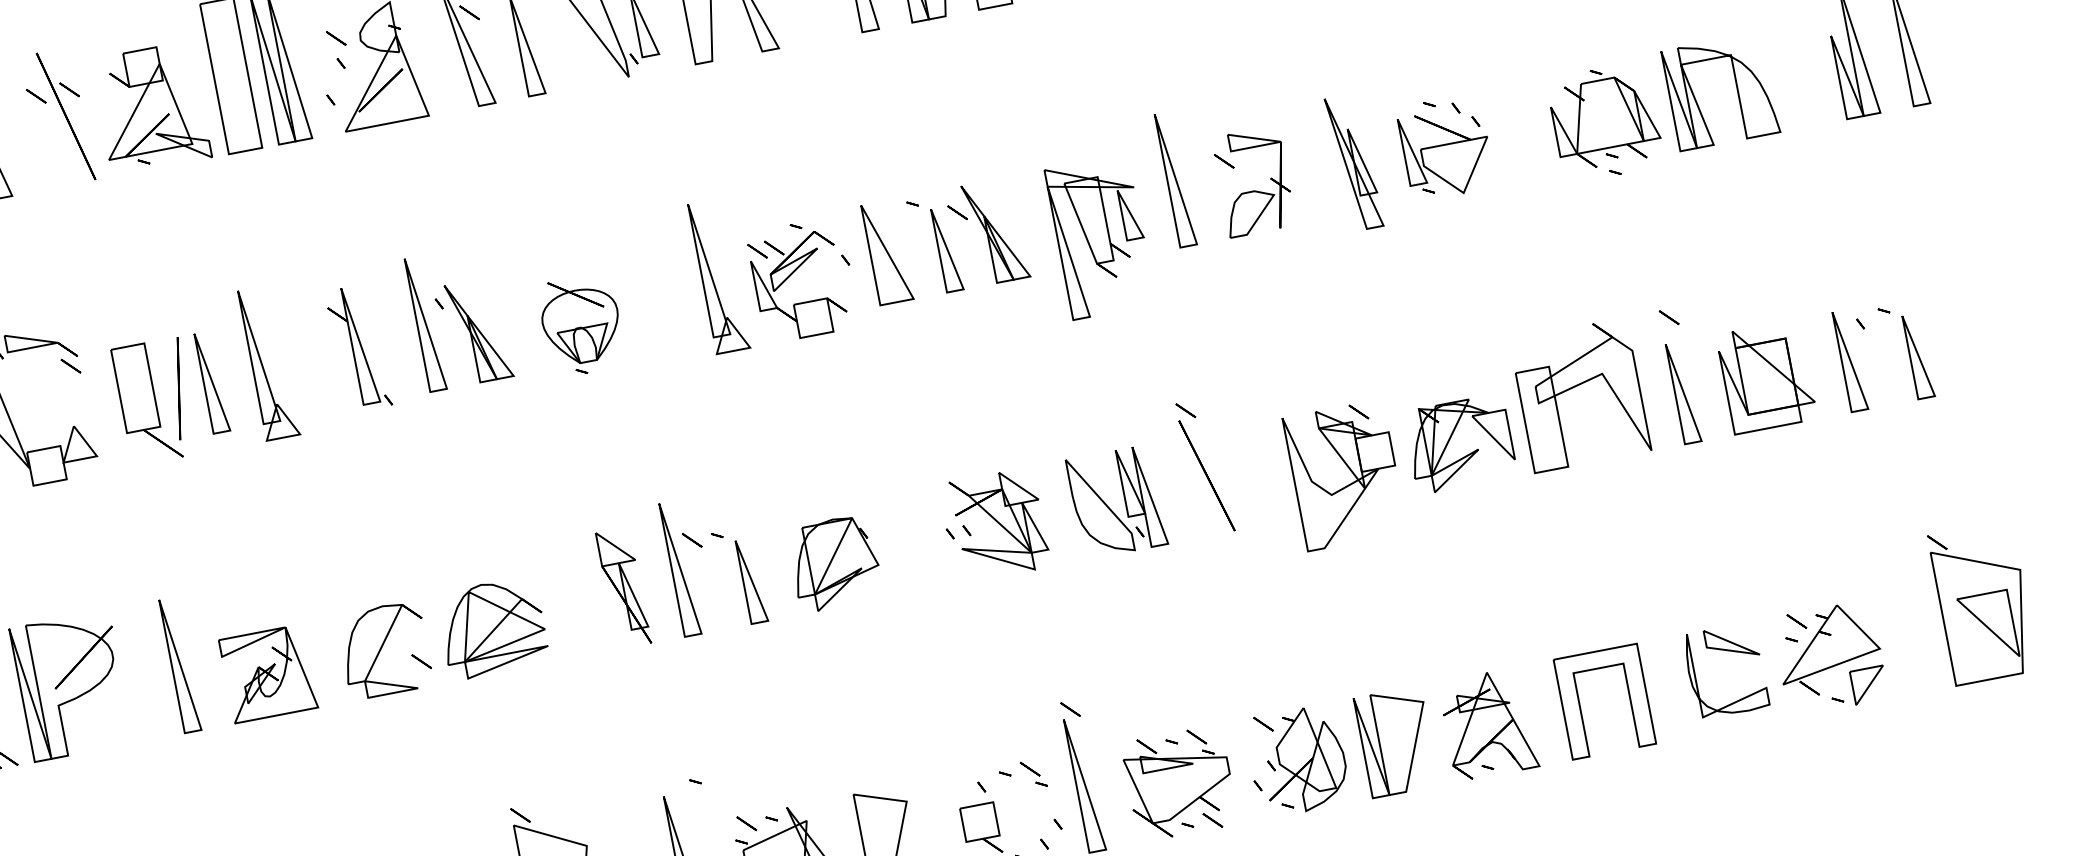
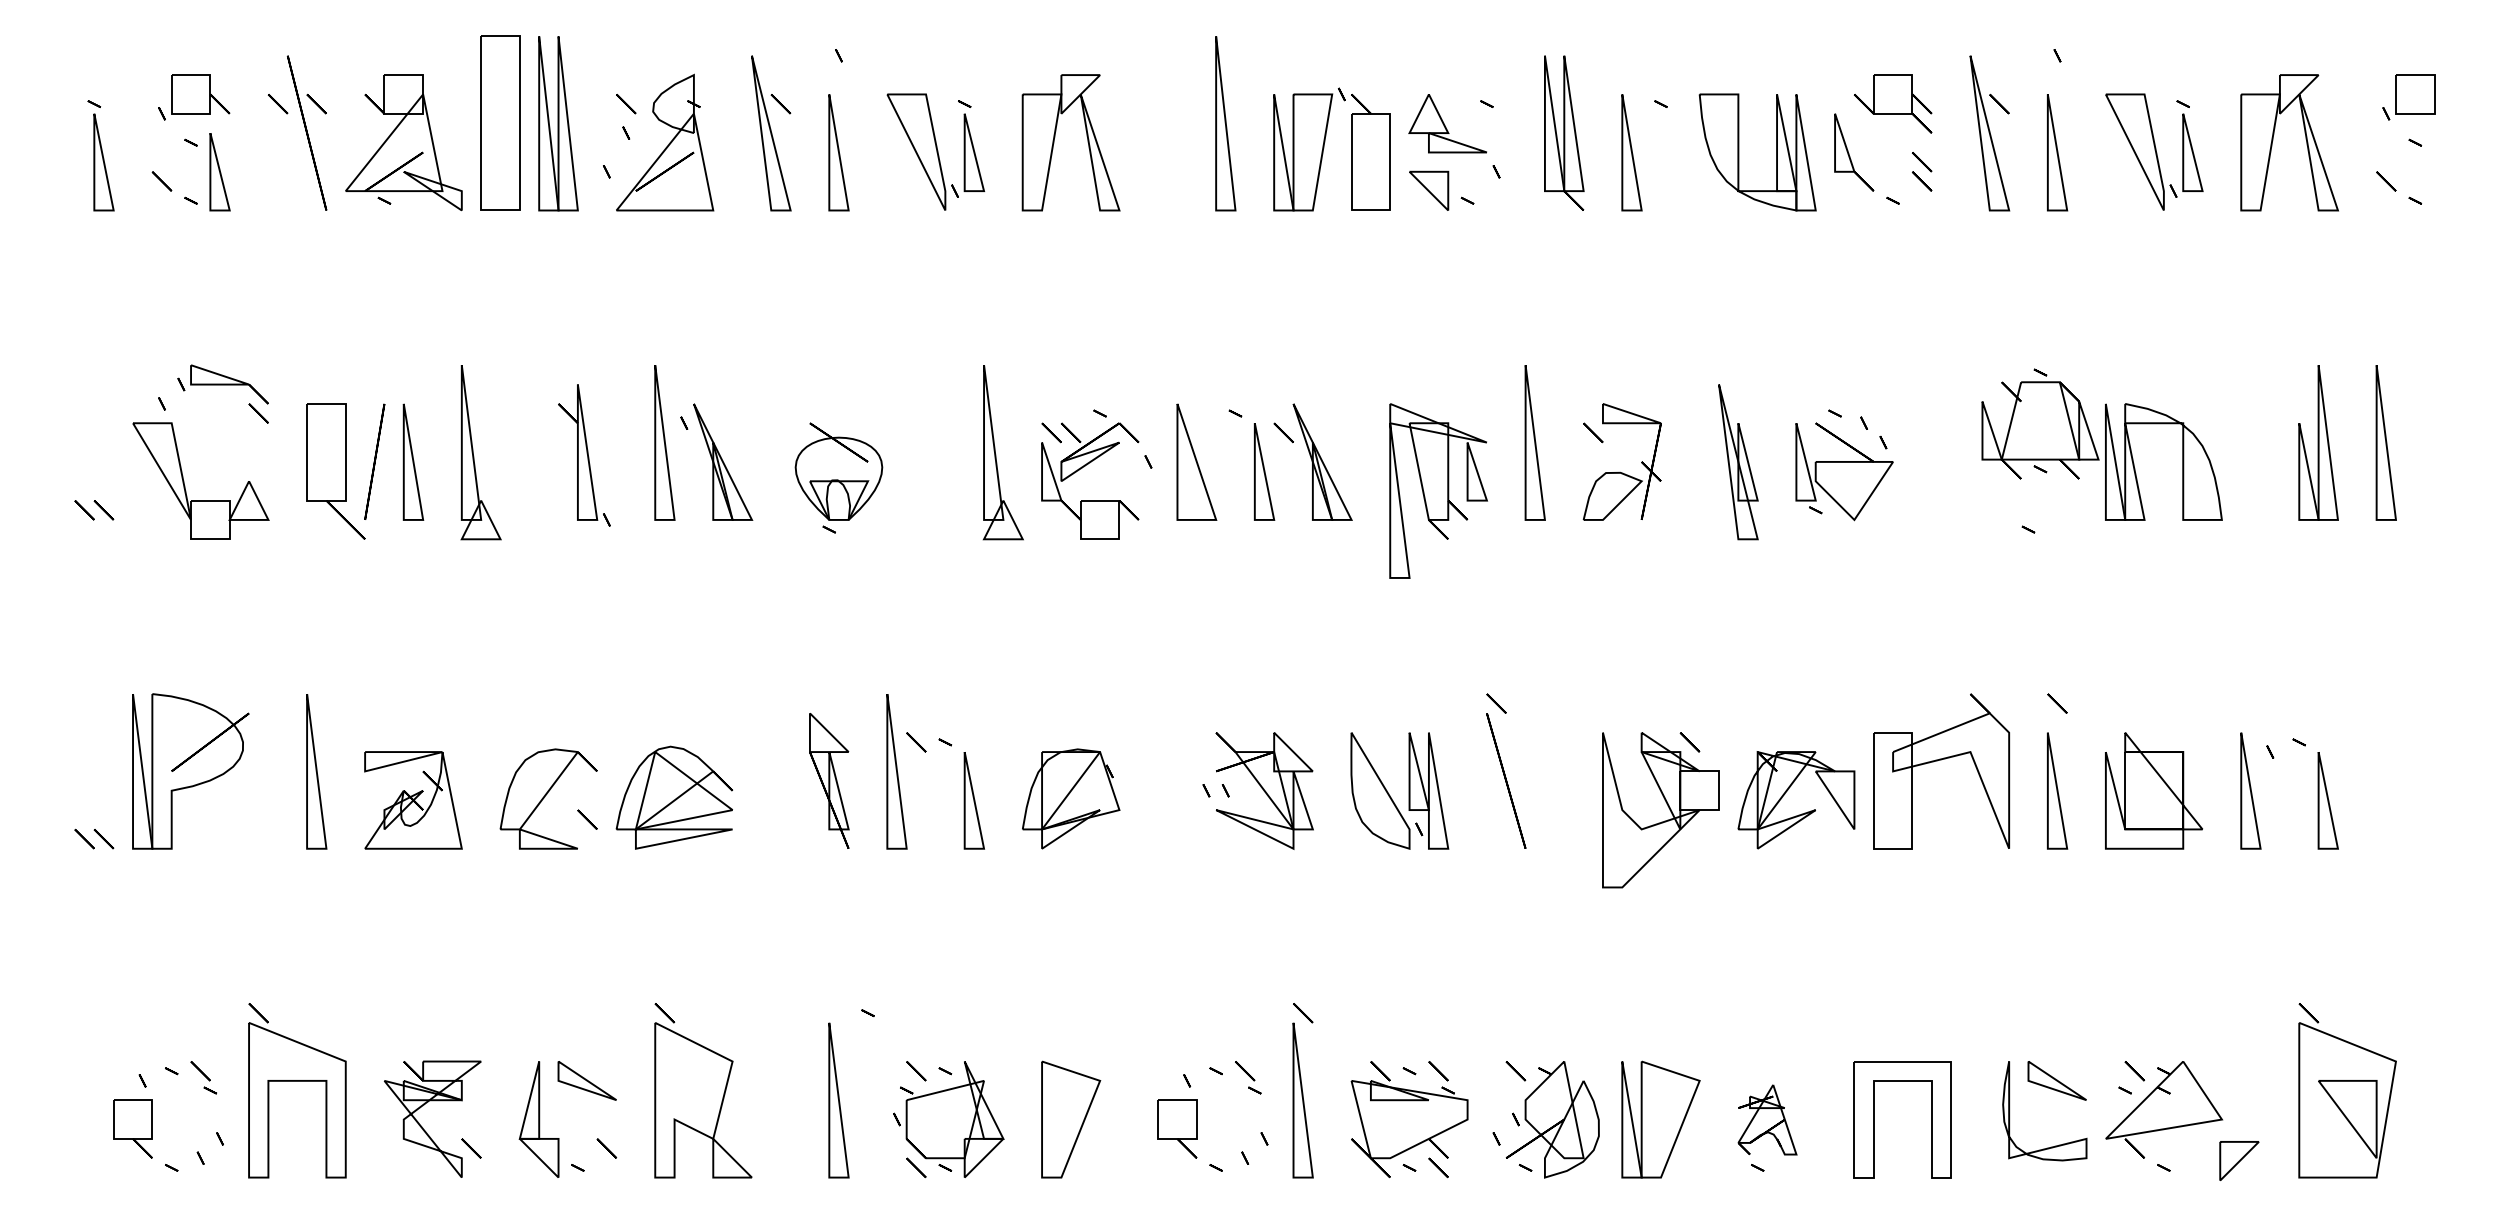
part: (1604, 116) -> (2040, 423), moved
part: (1869, 684) -> (2239, 1160), moved
part: (1488, 724) -> (1767, 1119), size x0.6

